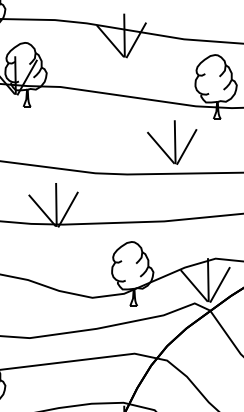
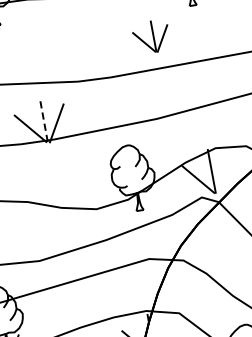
part: (172, 142) -> (151, 37), size x0.7
line: (56, 204) -> (43, 120), solid -> dashed
line: (219, 284) -> (223, 173), removed

